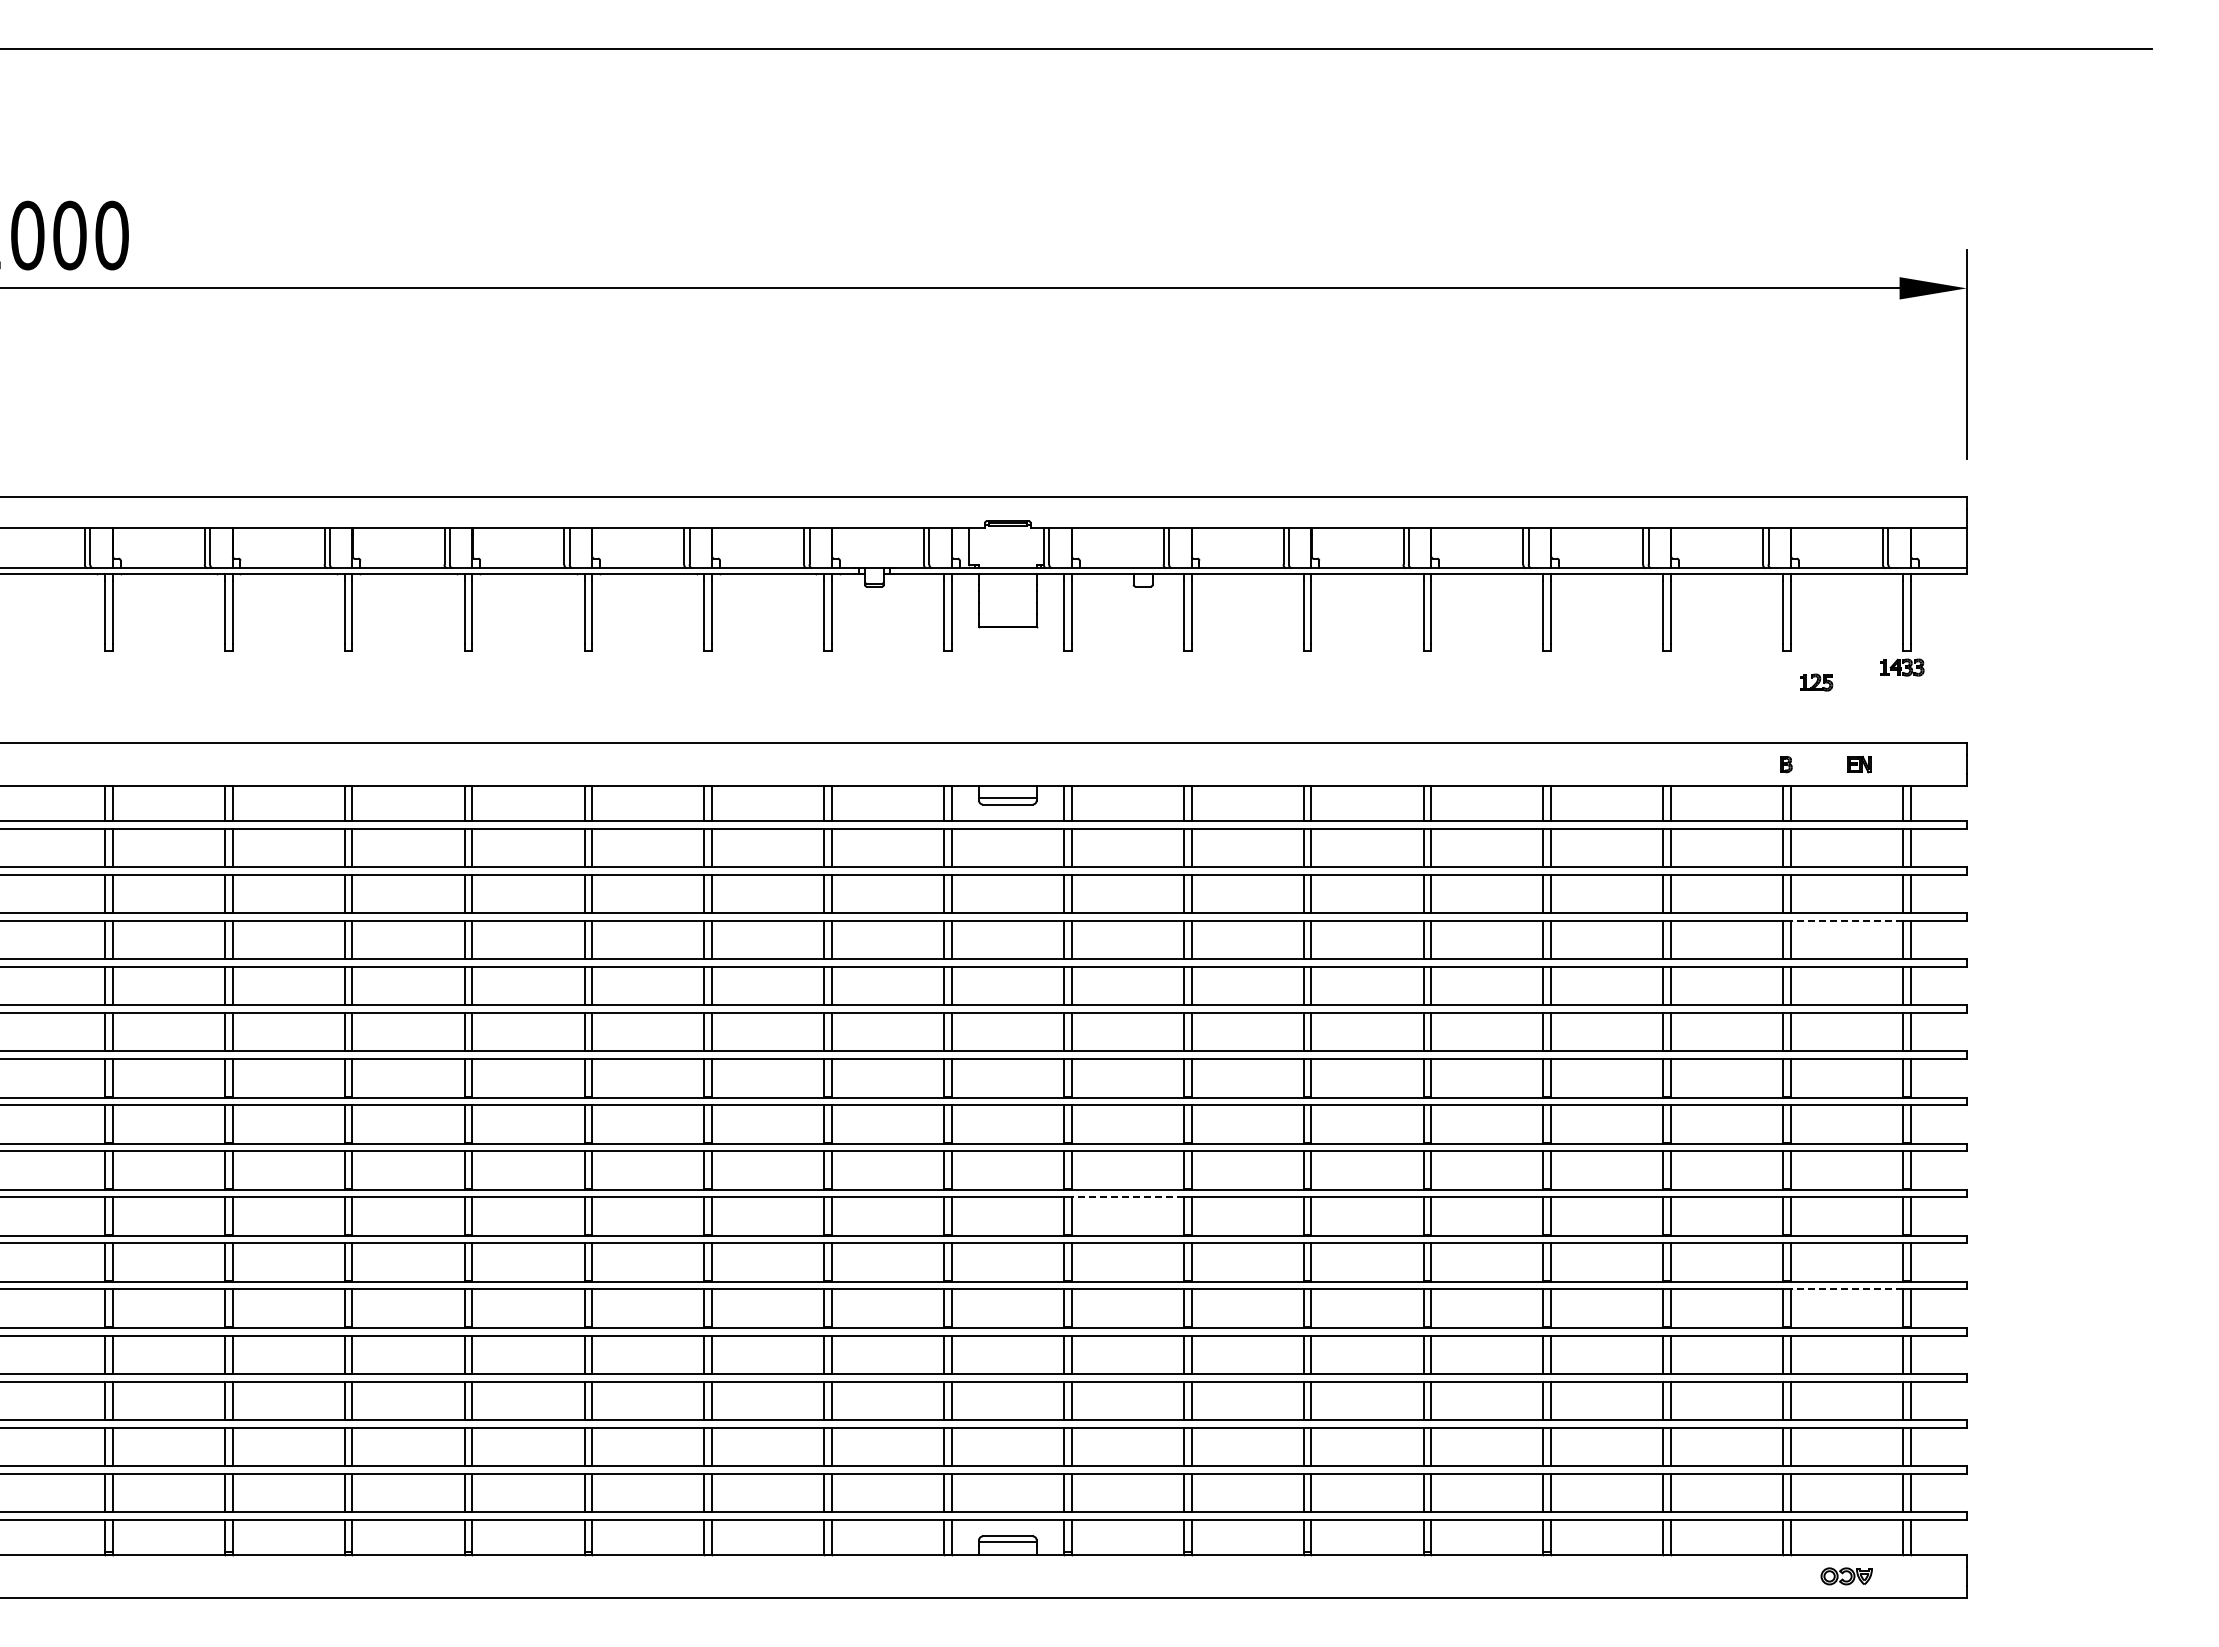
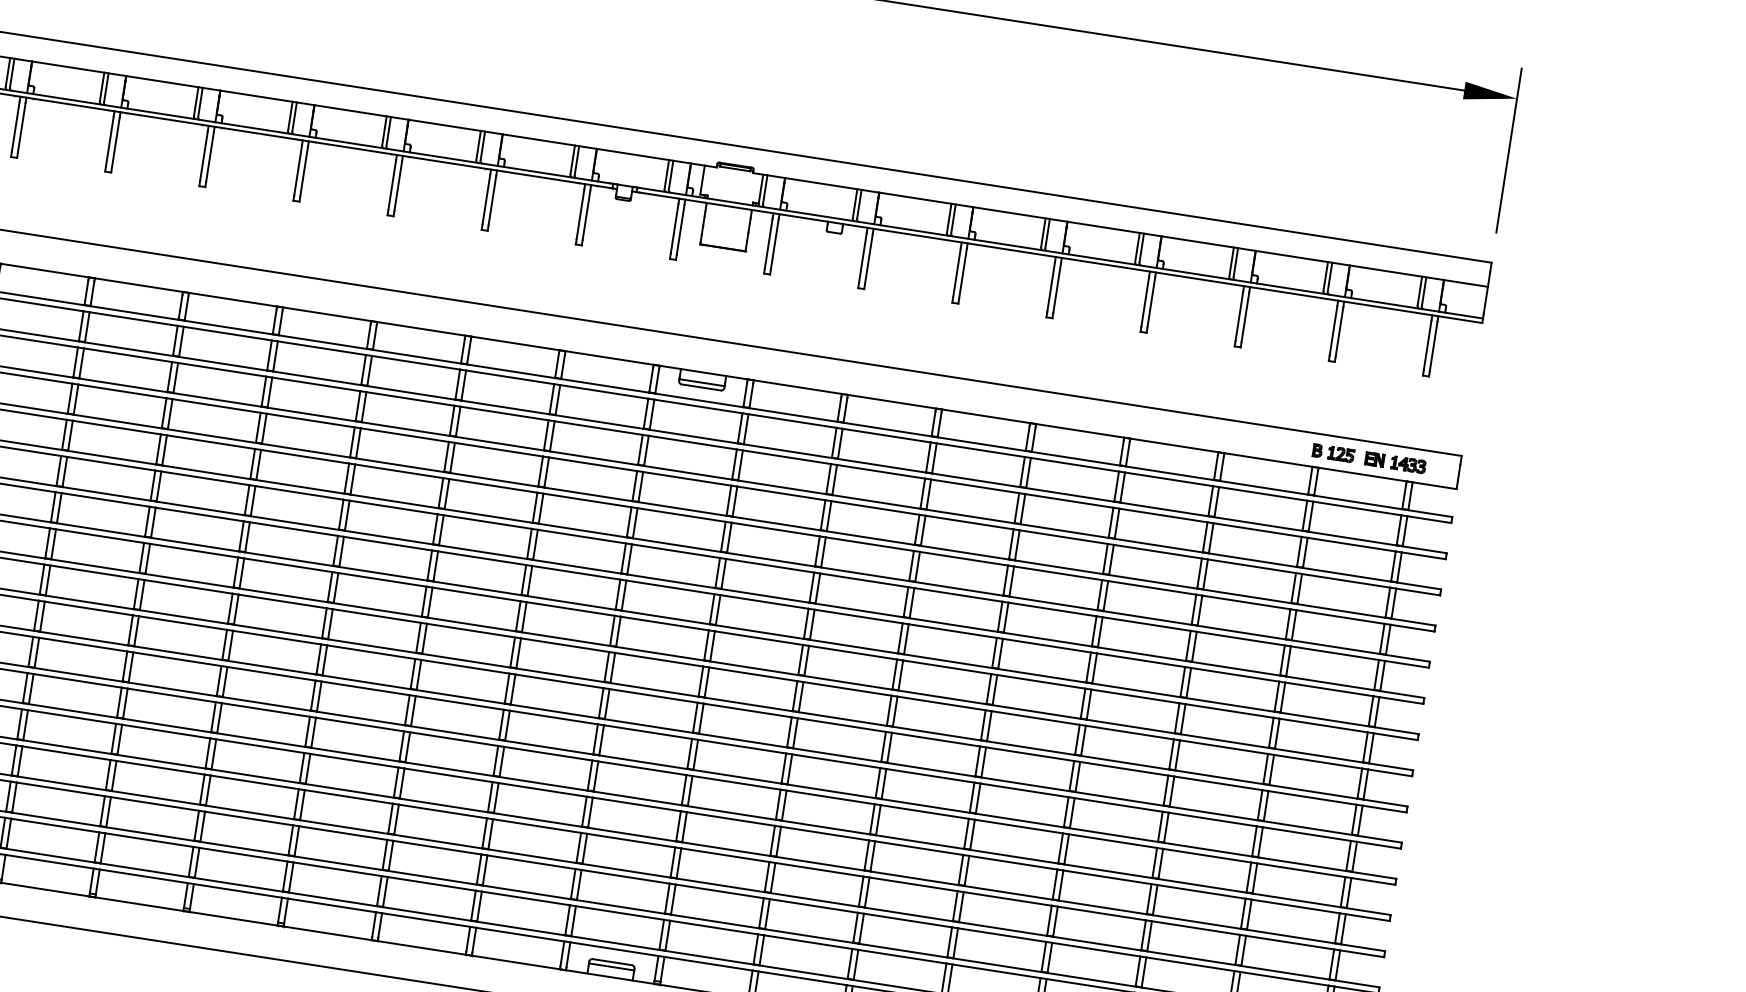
part: (1902, 667) -> (1408, 464), moved
part: (1816, 682) -> (1341, 454), moved
line: (1846, 920) -> (1345, 580), dashed -> solid
line: (1127, 1197) -> (747, 710), dashed -> solid
line: (1846, 1289) -> (1300, 870), dashed -> solid

